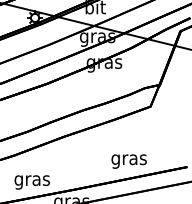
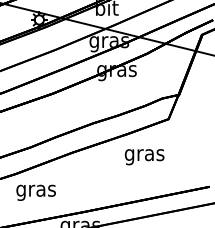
text: (128, 161) -> (143, 157), moved
text: (31, 182) -> (35, 192), moved

